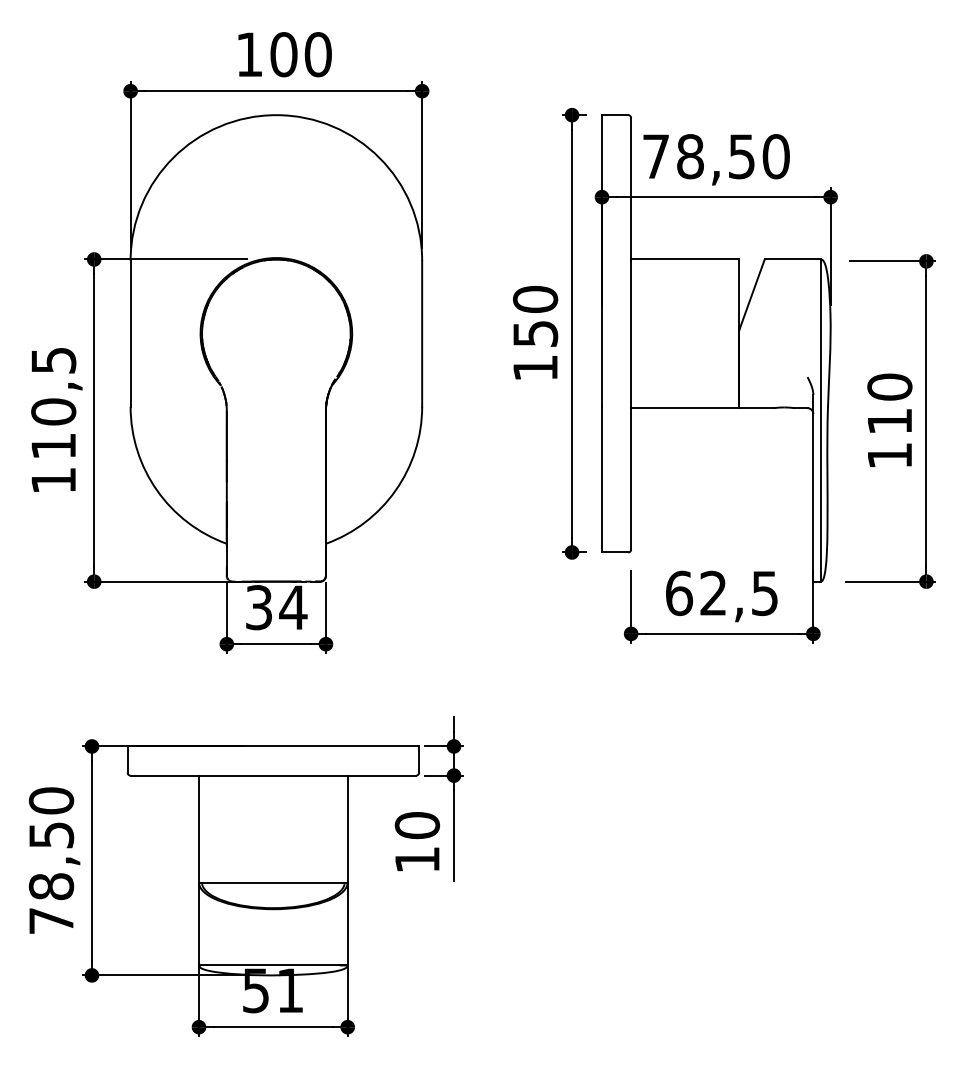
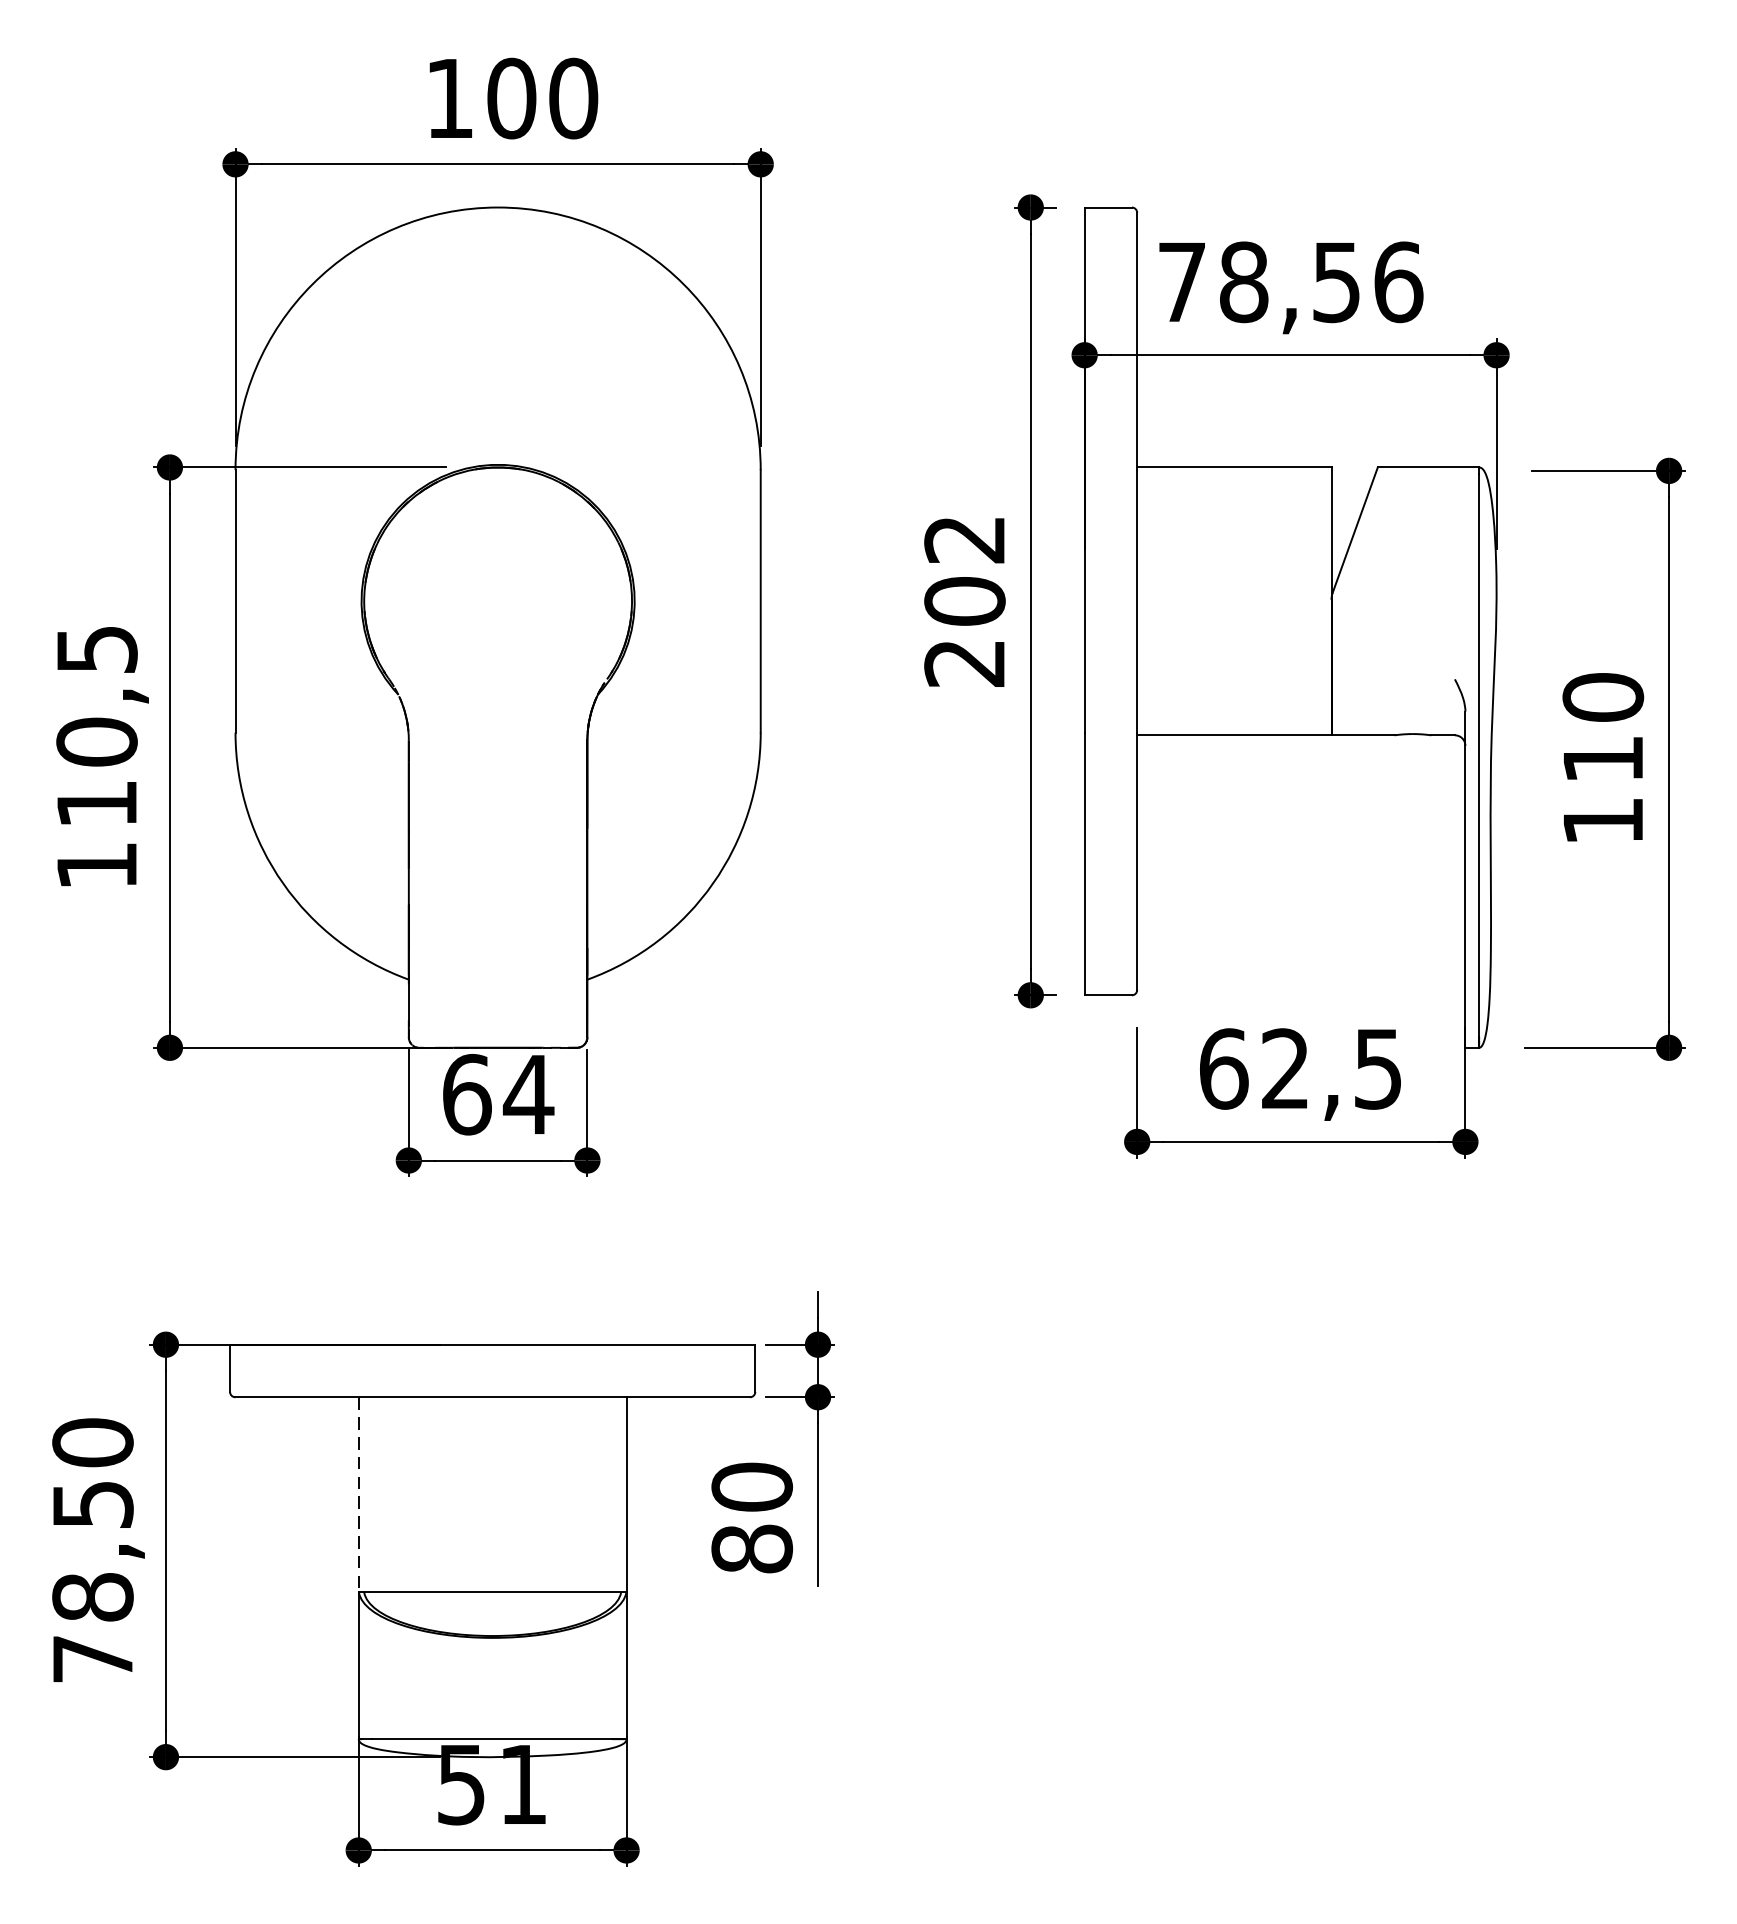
text: (776, 156) -> (1399, 281), 78,50 -> 78,56
text: (535, 333) -> (964, 600), 150 -> 202
text: (258, 607) -> (465, 1094), 34 -> 64
line: (199, 829) -> (359, 1494), solid -> dashed
text: (417, 859) -> (752, 1548), 10 -> 80

